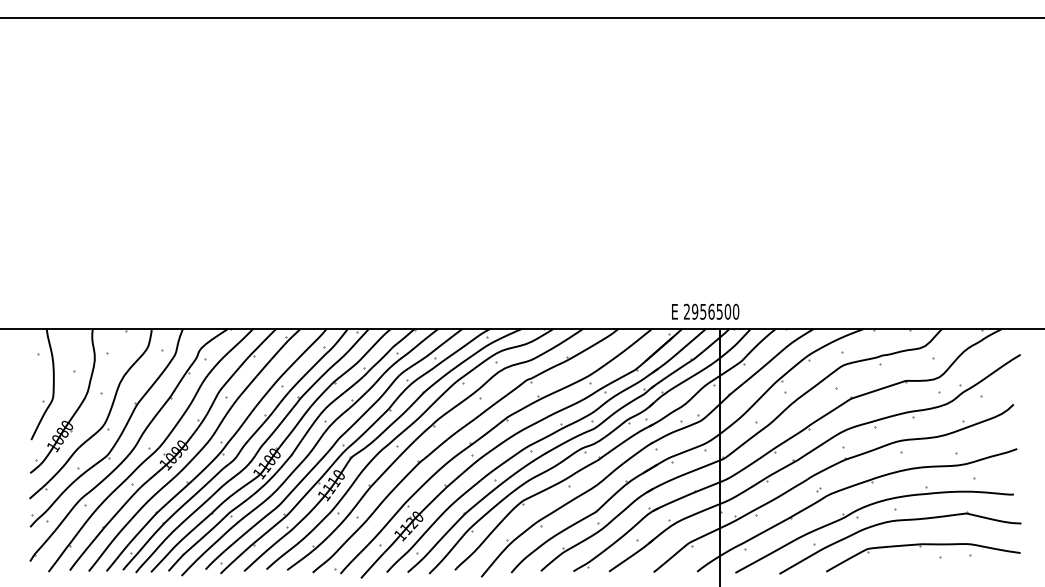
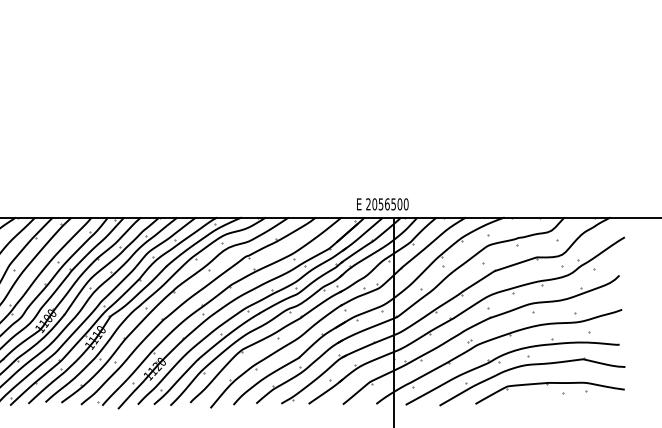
text: (695, 311) -> (375, 204), 2956500 -> 2056500

